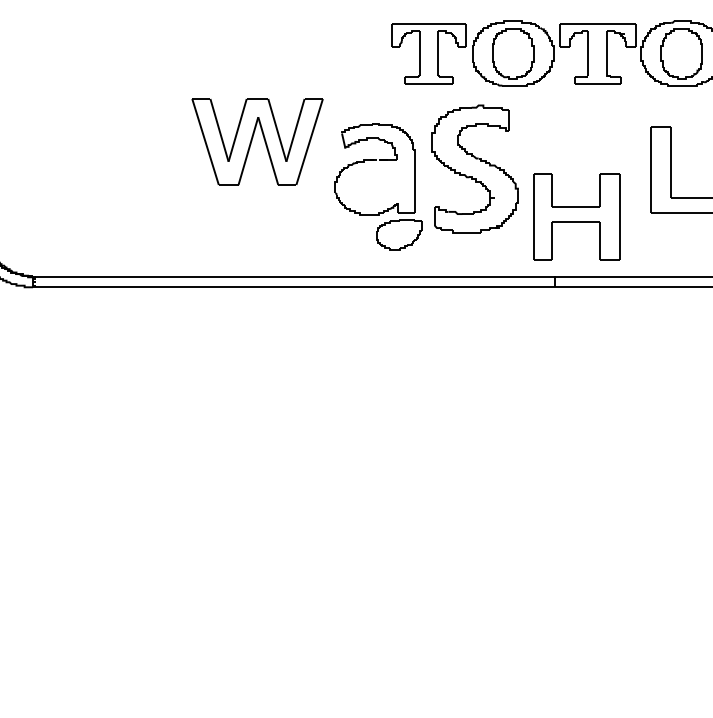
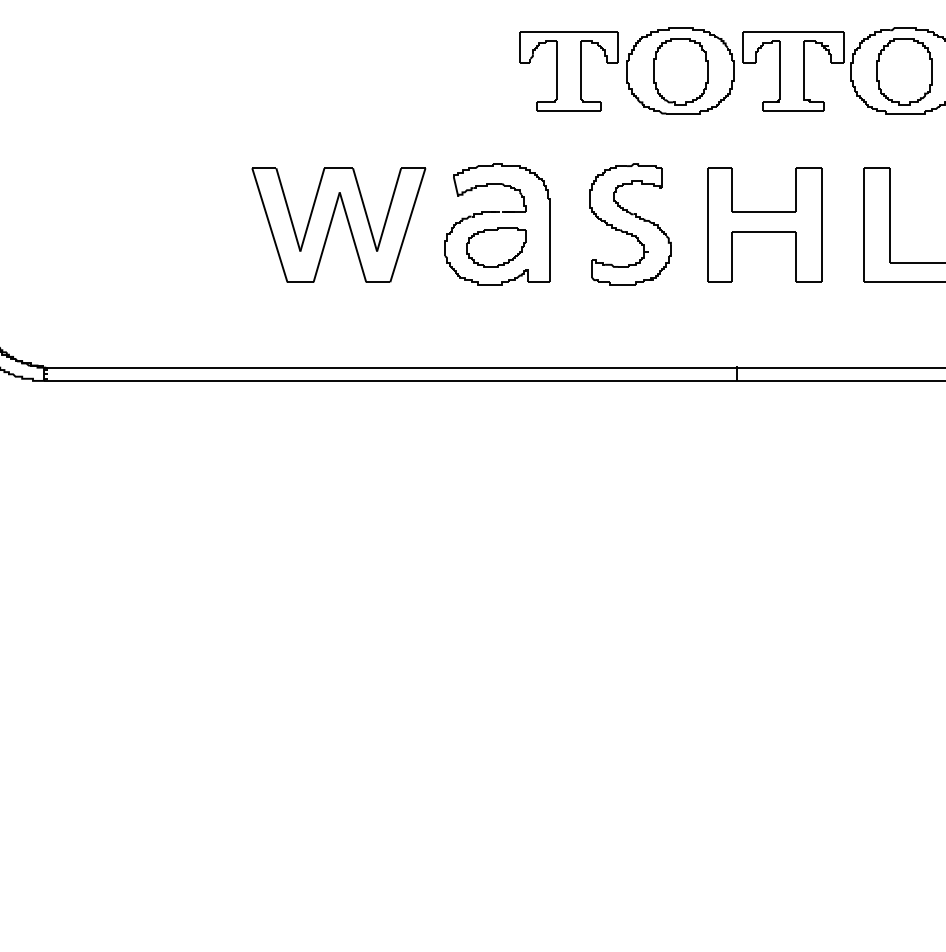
part: (252, 139) -> (332, 221), moved
part: (475, 169) -> (630, 224), size x0.71
part: (576, 216) -> (764, 224), moved
part: (399, 234) -> (496, 247), moved

